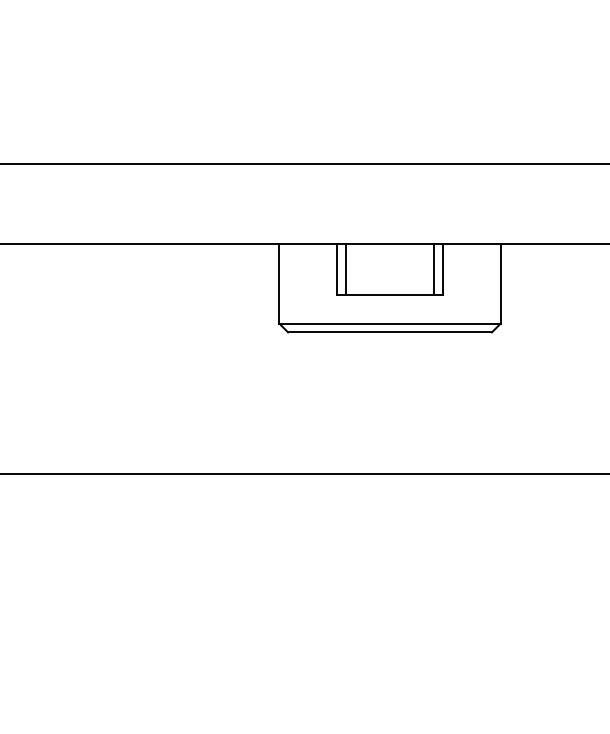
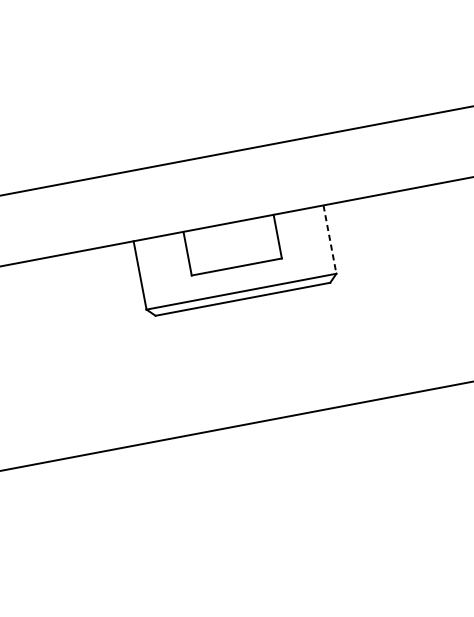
line: (345, 268) -> (194, 251), removed
line: (434, 268) -> (270, 237), removed
line: (500, 283) -> (329, 239), solid -> dashed

